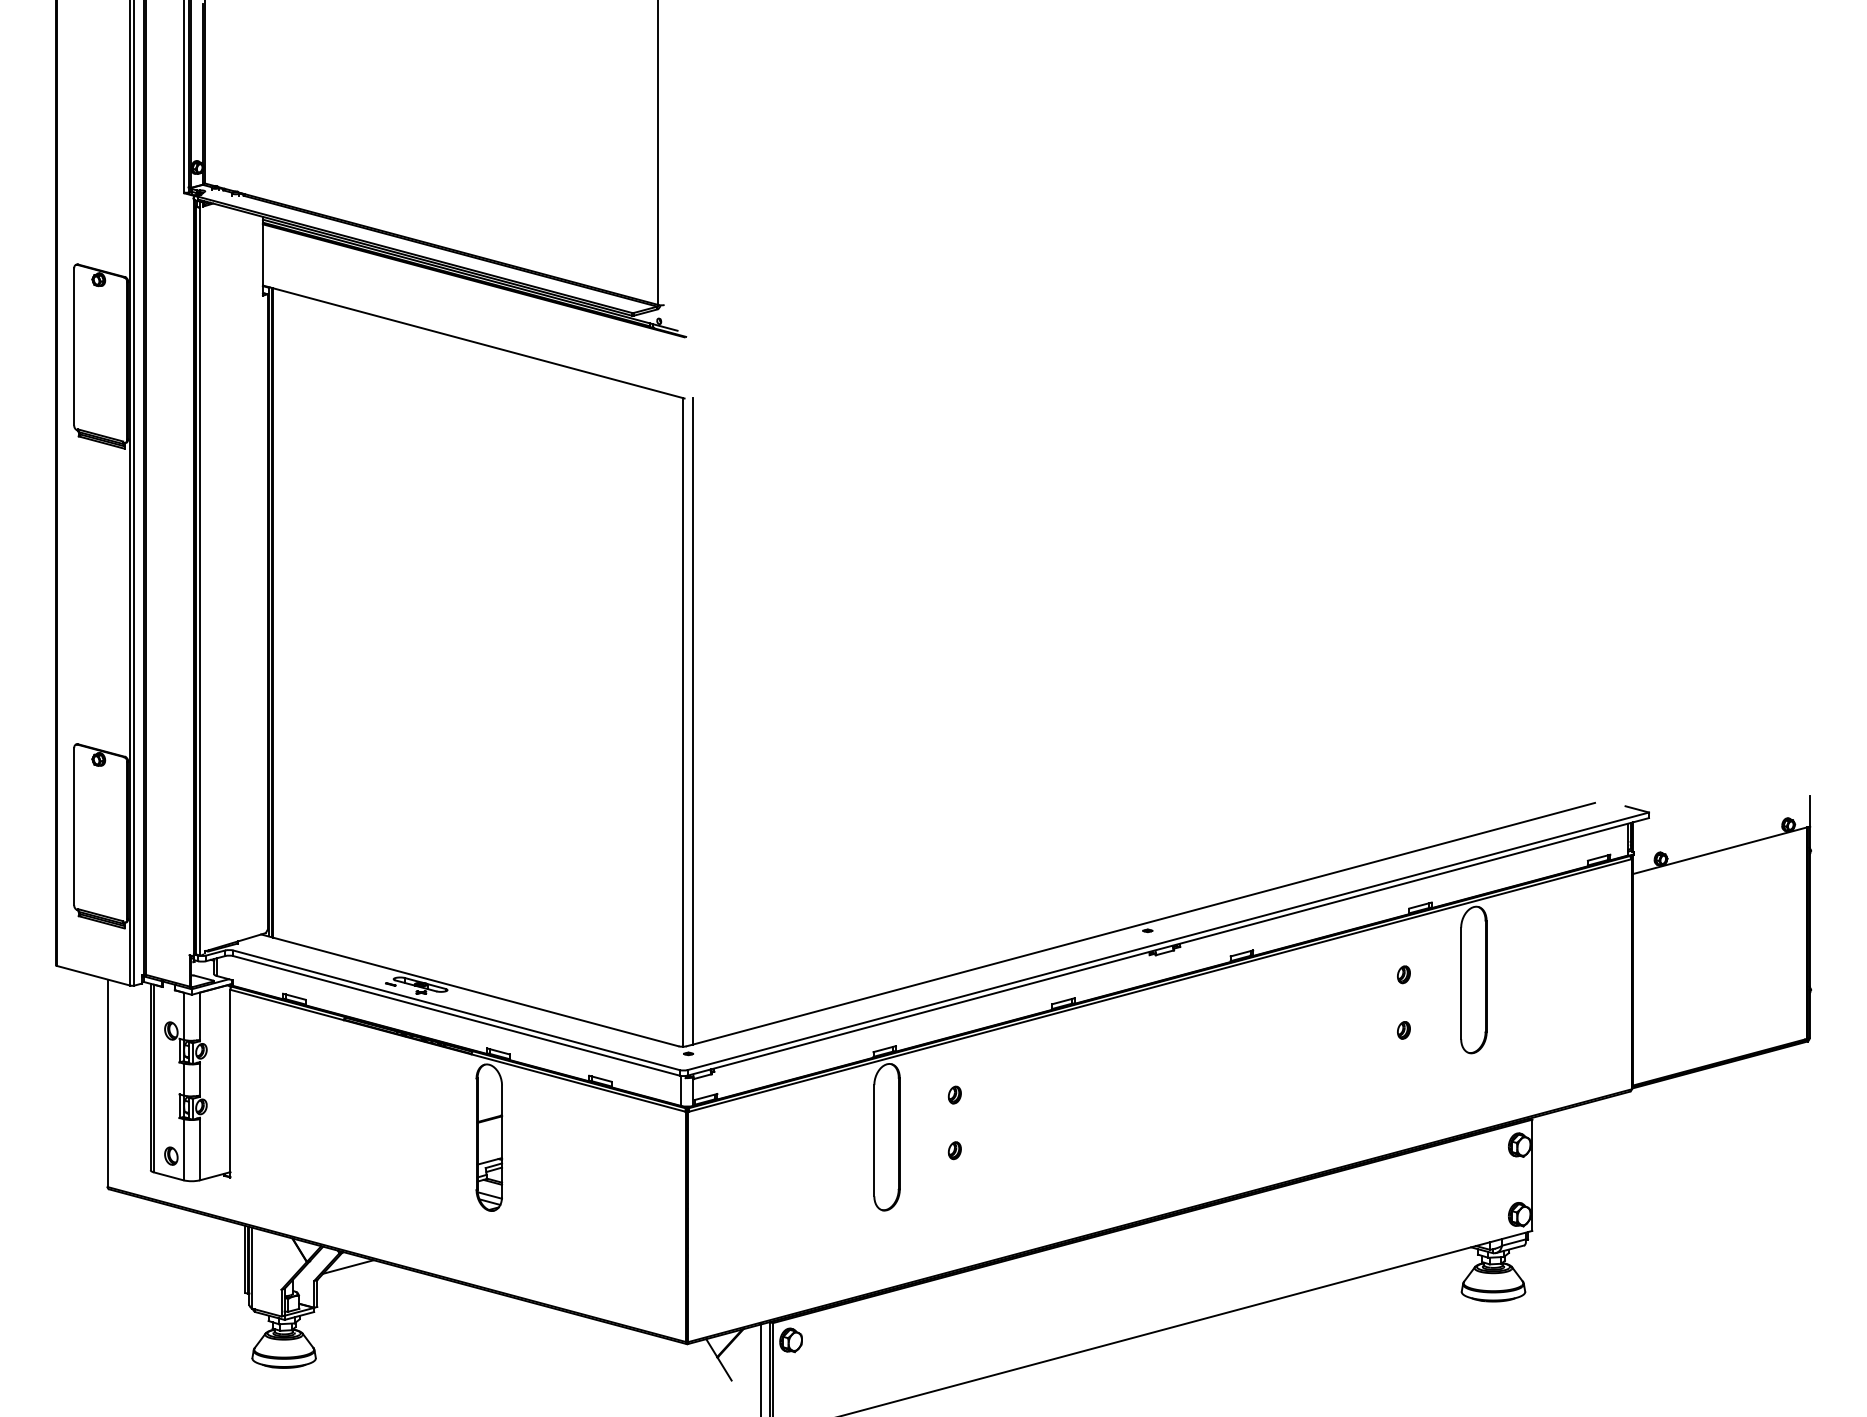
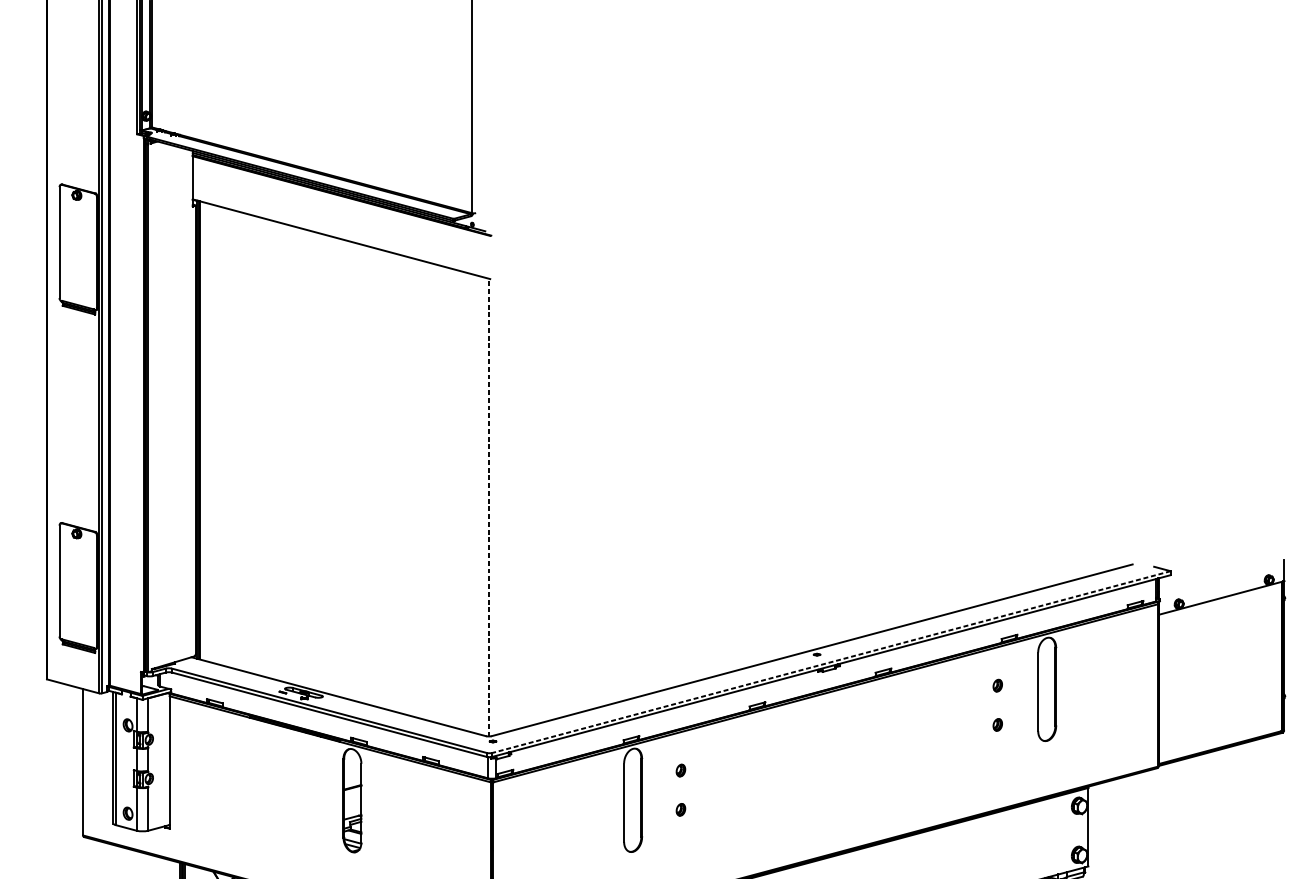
line: (683, 721) -> (489, 506), solid -> dashed
line: (693, 721) -> (496, 506), removed
line: (1168, 941) -> (831, 662), solid -> dashed

